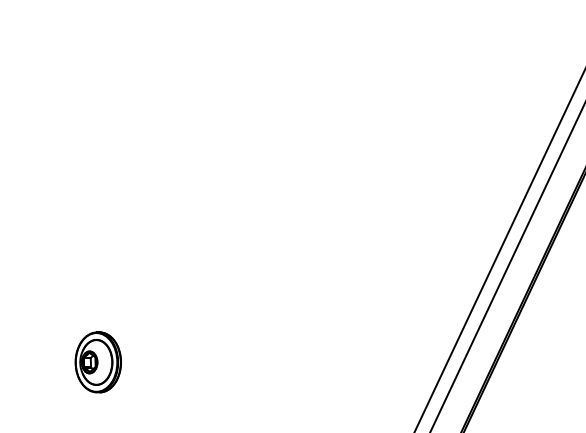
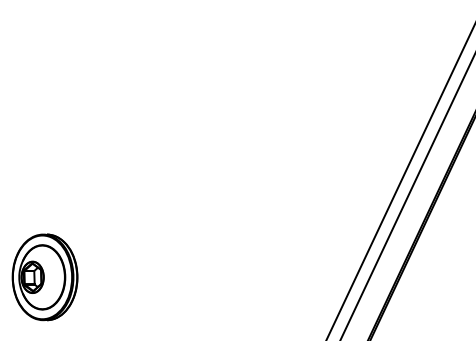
part: (97, 362) -> (44, 277), size x1.6

